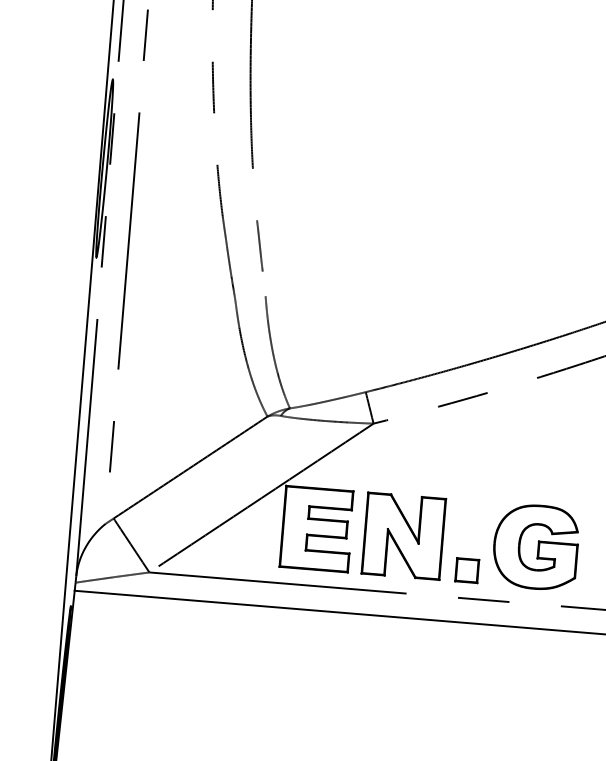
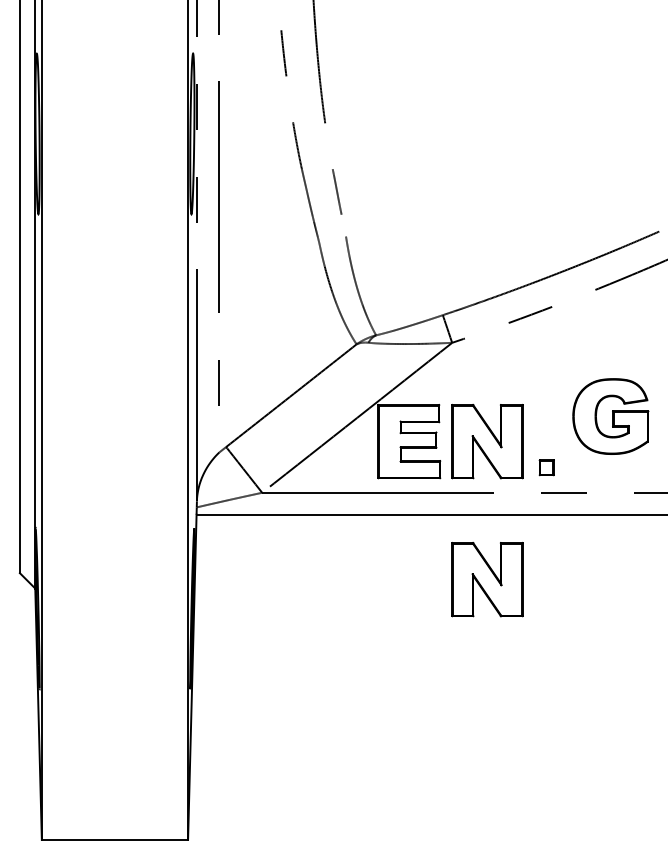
part: (535, 547) -> (610, 416), moved
part: (466, 570) -> (546, 467), size x0.7
part: (391, 689) -> (487, 579), added

